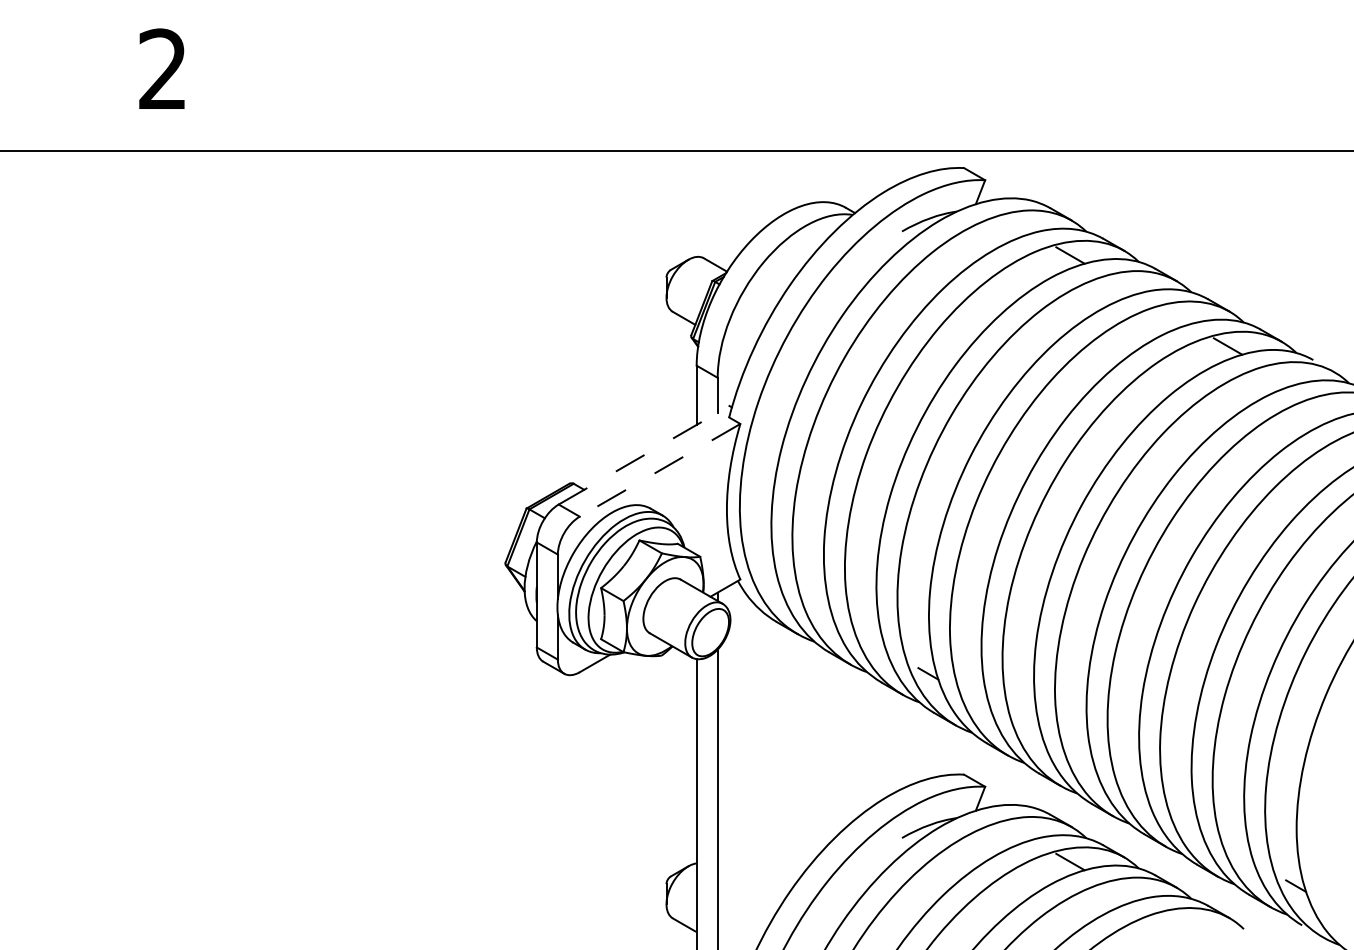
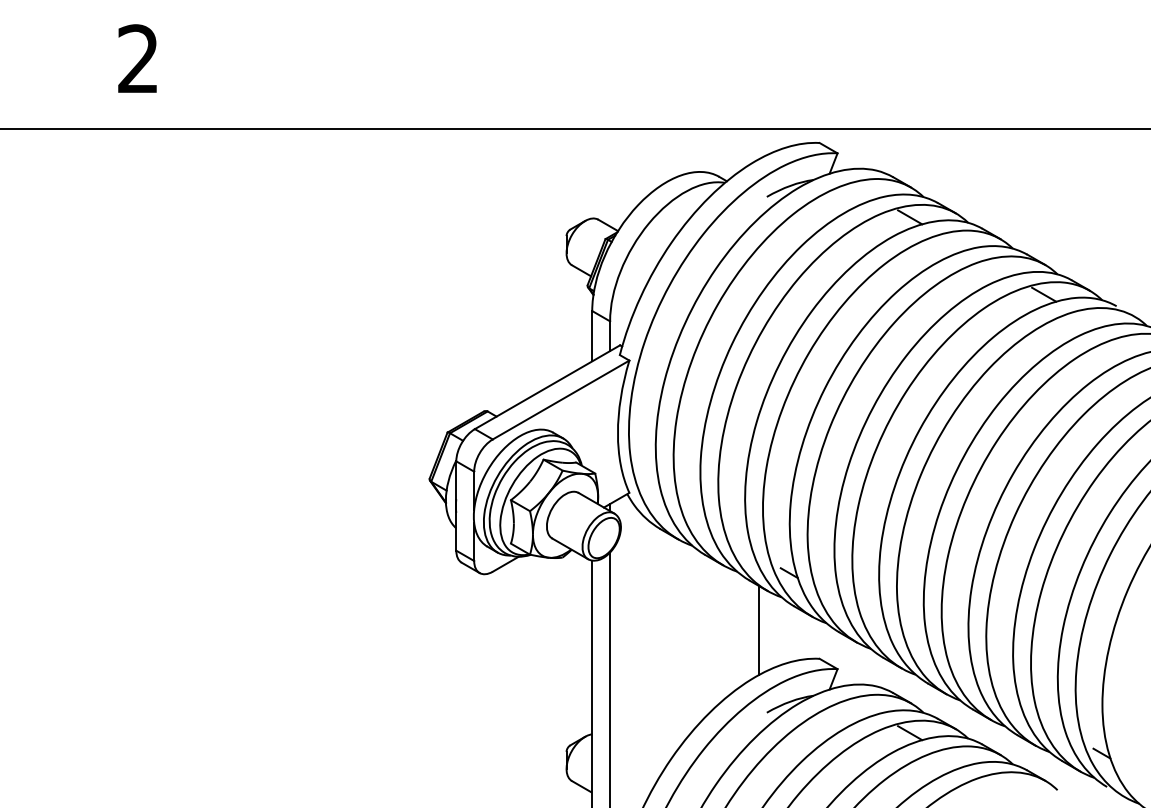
line: (644, 455) -> (547, 387), dashed -> solid
line: (660, 470) -> (561, 400), dashed -> solid
line: (892, 741) -> (758, 630), added

